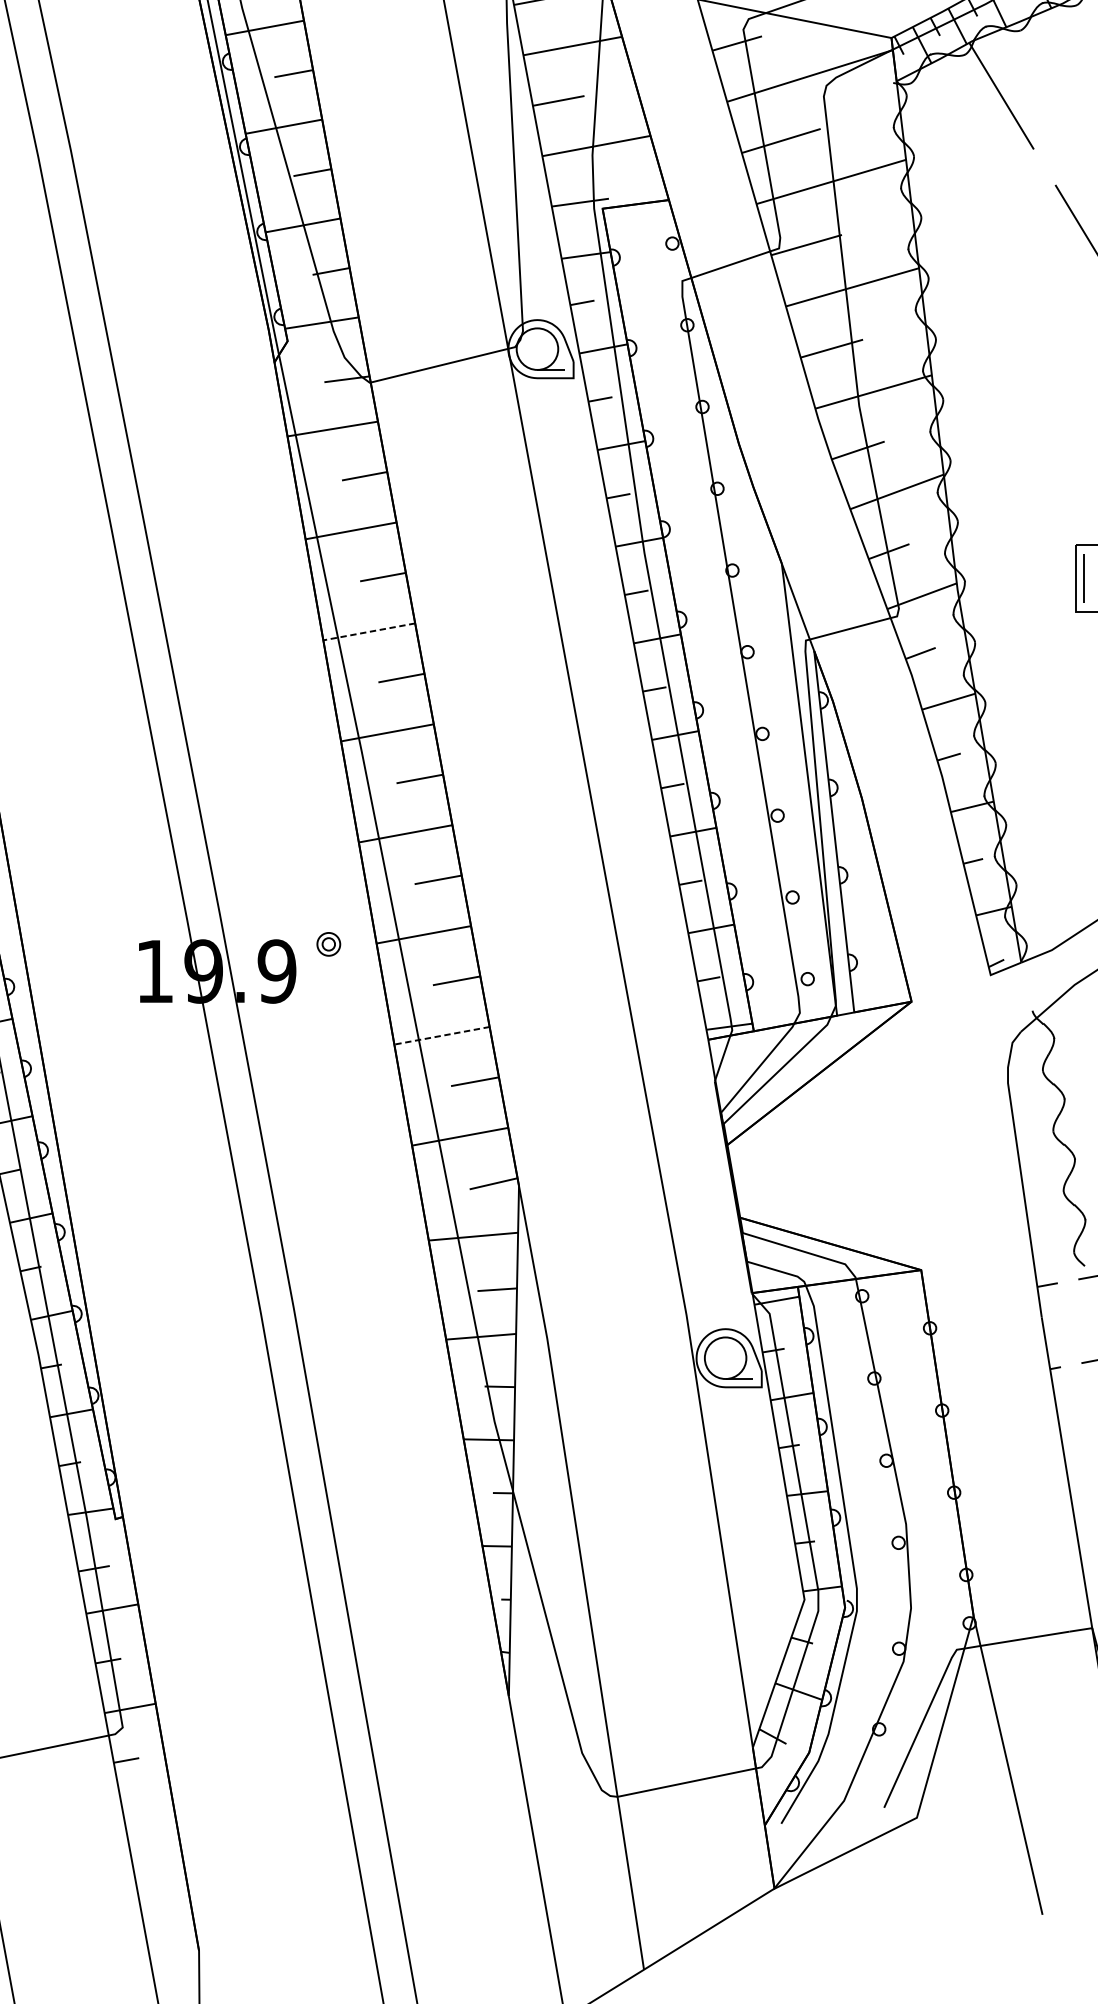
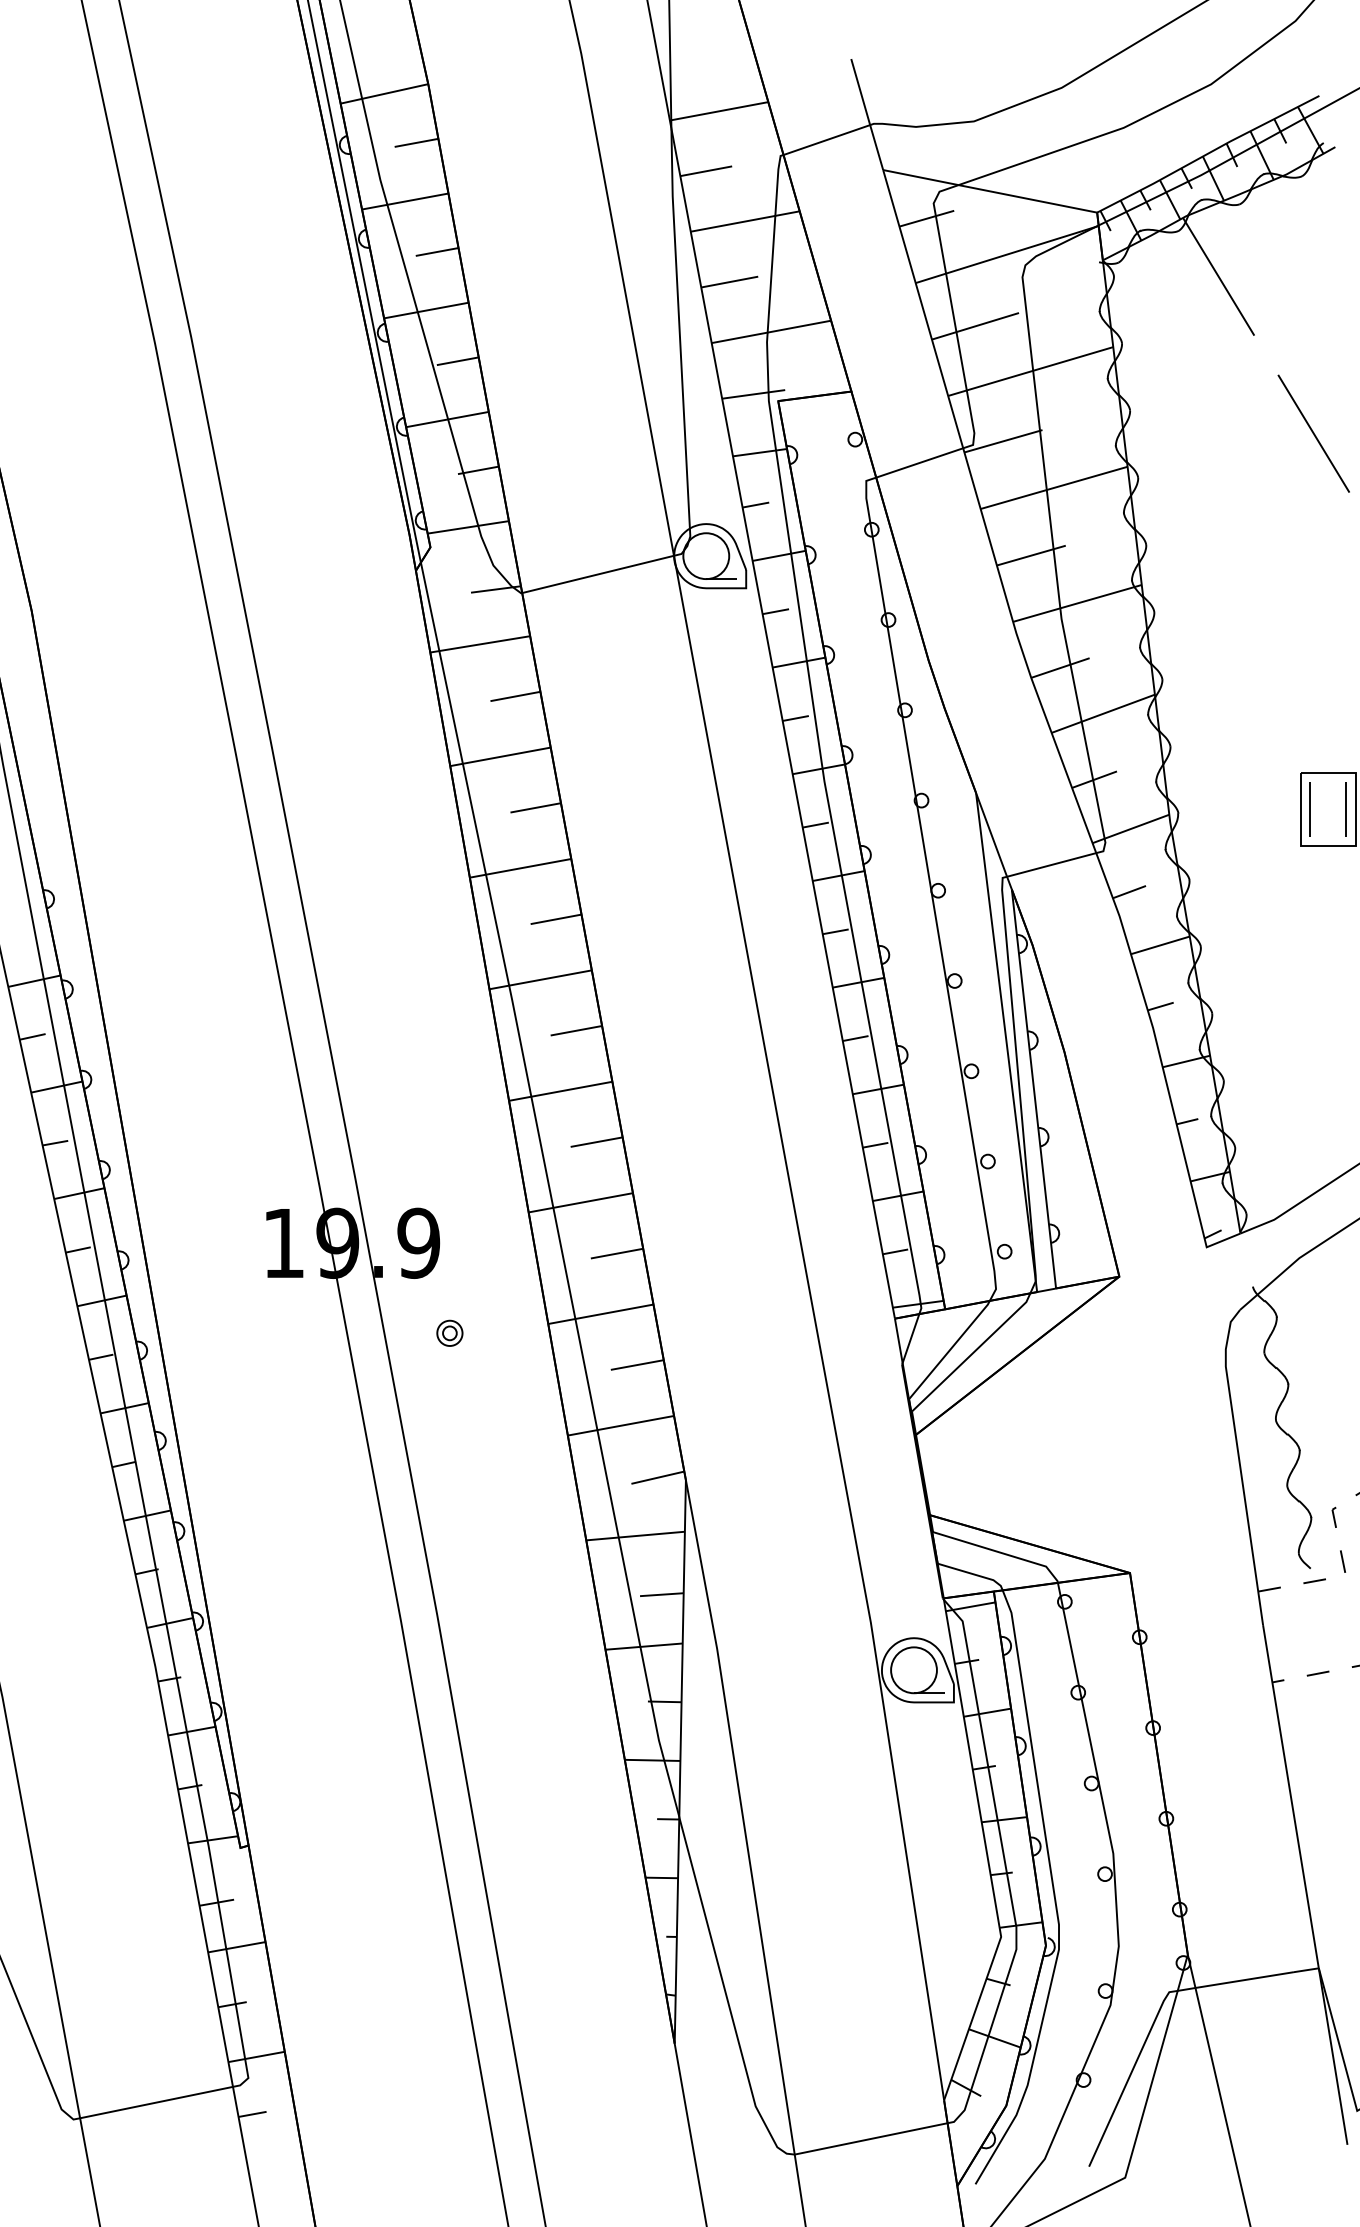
line: (369, 632) -> (520, 868), dashed -> solid
part: (328, 943) -> (449, 1332), moved
line: (441, 1035) -> (600, 1314), dashed -> solid

